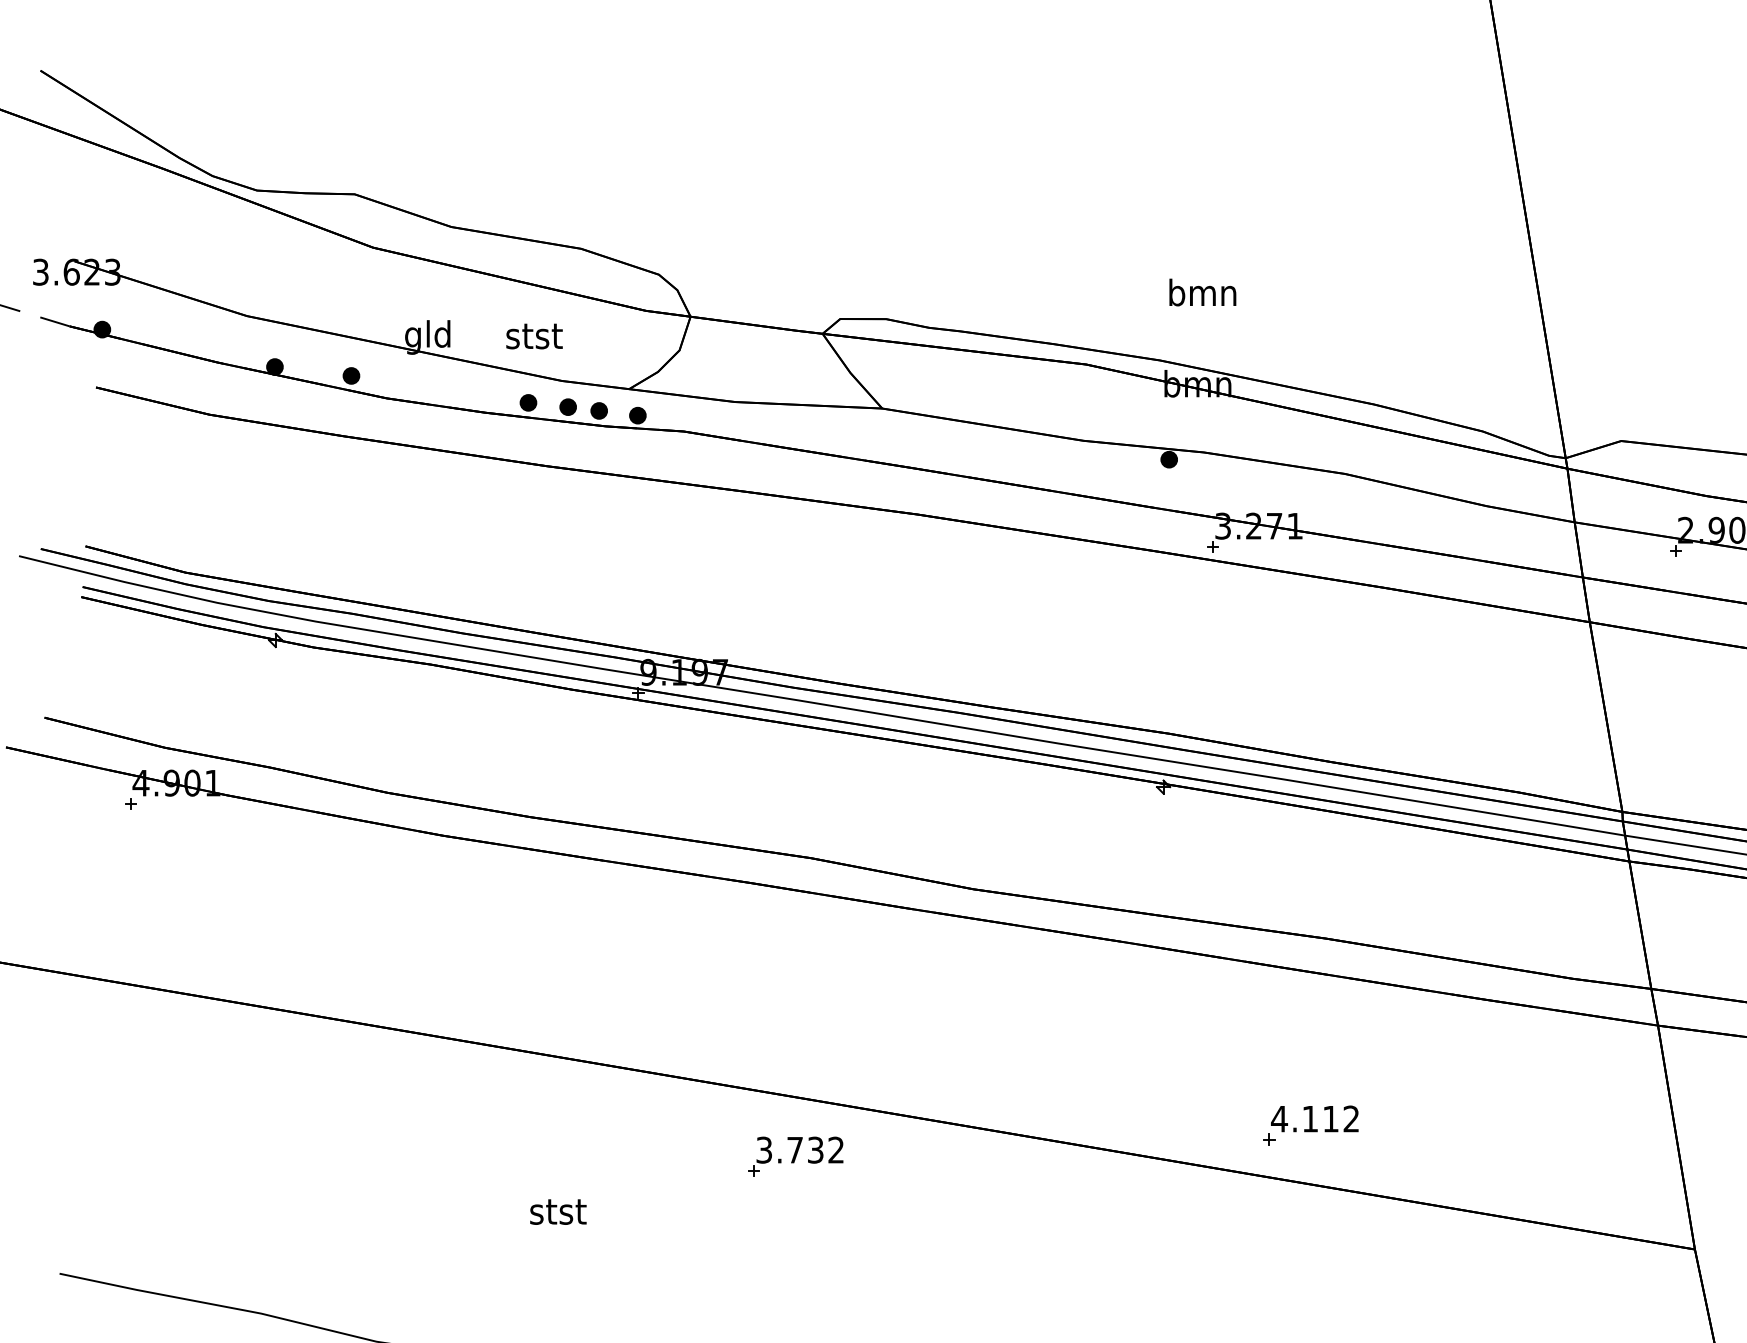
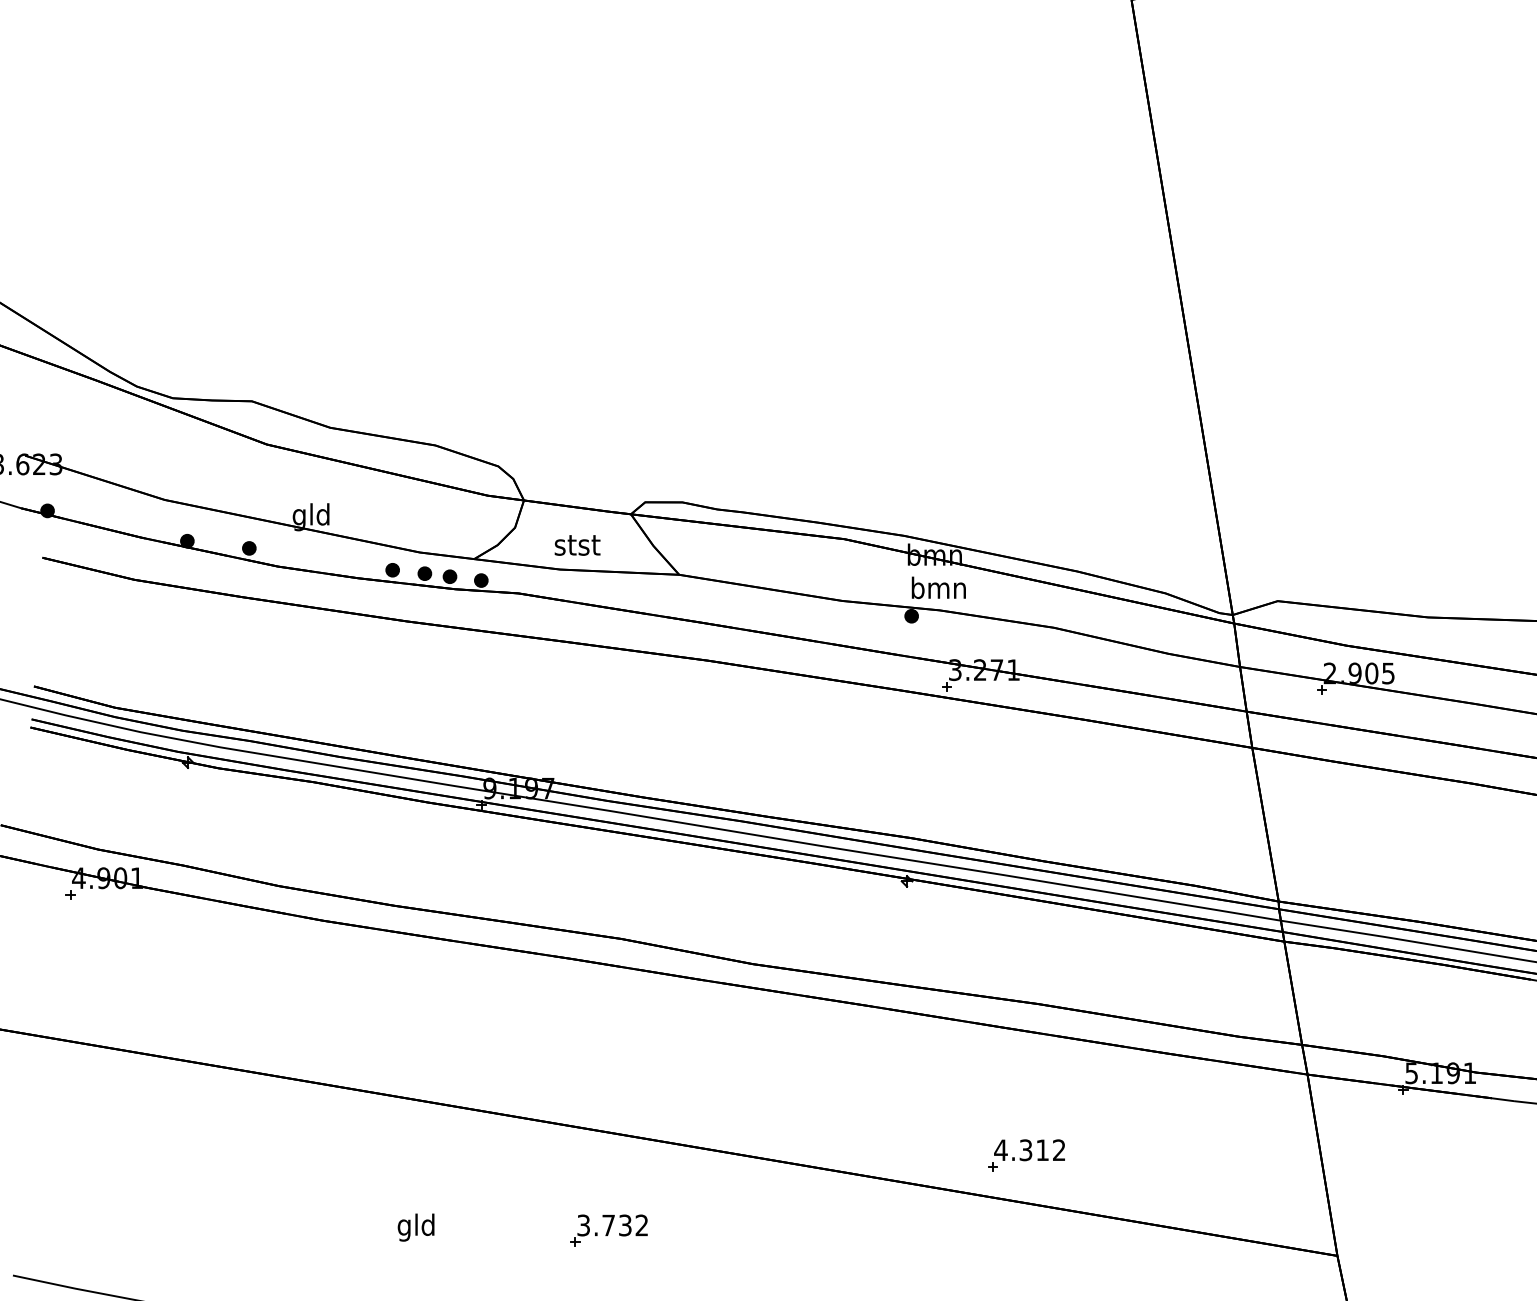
text: (1202, 292) -> (938, 587), moved
text: (534, 336) -> (577, 545), moved
text: (1309, 1119) -> (1025, 1150), 4.112 -> 4.312
part: (794, 1156) -> (608, 1230), moved
text: (557, 1214) -> (416, 1227), stst -> gld

